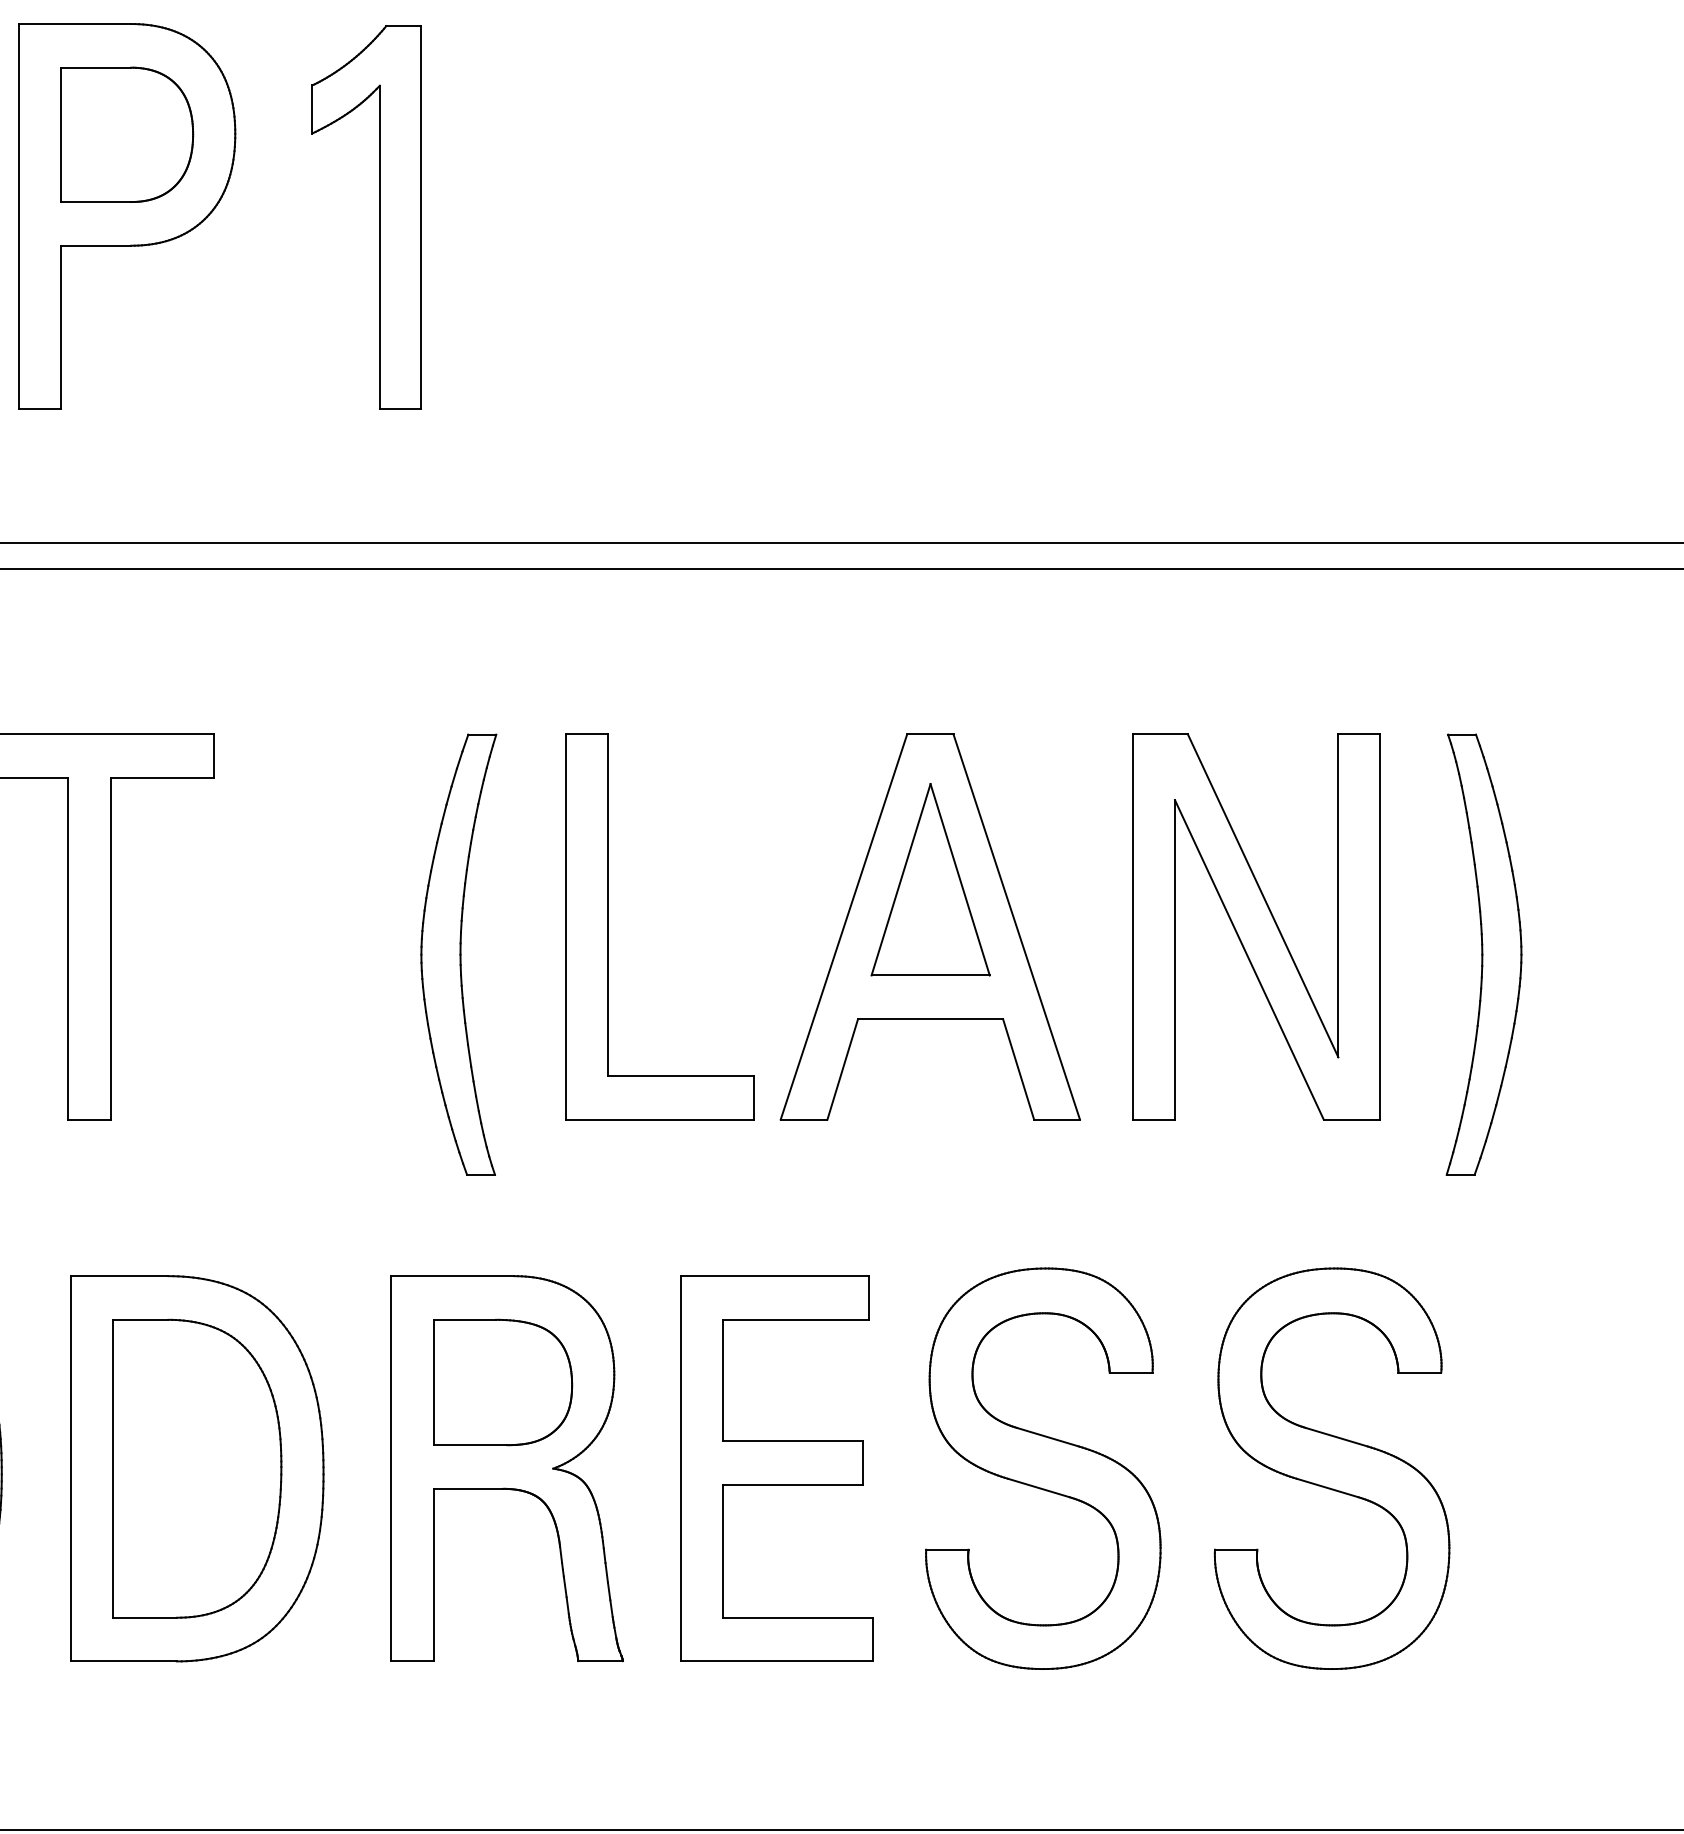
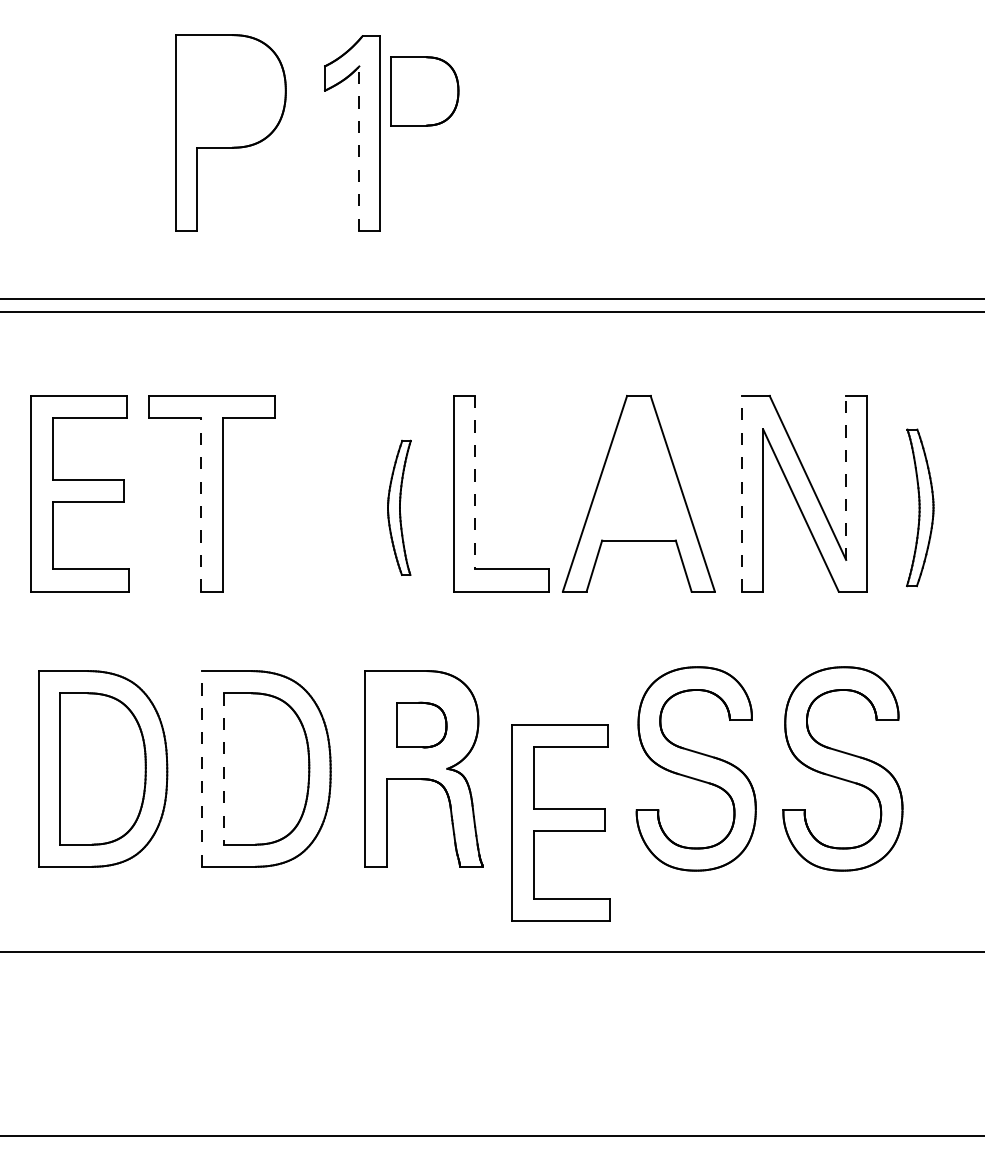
part: (126, 135) -> (424, 91), moved
line: (380, 247) -> (359, 148), solid -> dashed
part: (931, 879) -> (639, 469), removed
line: (1339, 894) -> (846, 477), solid -> dashed
line: (608, 904) -> (475, 482), solid -> dashed
line: (1132, 926) -> (741, 493), solid -> dashed
line: (69, 948) -> (201, 504), solid -> dashed
part: (459, 954) -> (399, 507), size x0.6
part: (1484, 954) -> (920, 507), size x0.7
part: (502, 1381) -> (421, 724), size x0.7
line: (71, 1467) -> (202, 768), solid -> dashed
line: (112, 1467) -> (223, 768), solid -> dashed
part: (776, 1467) -> (560, 822), moved

